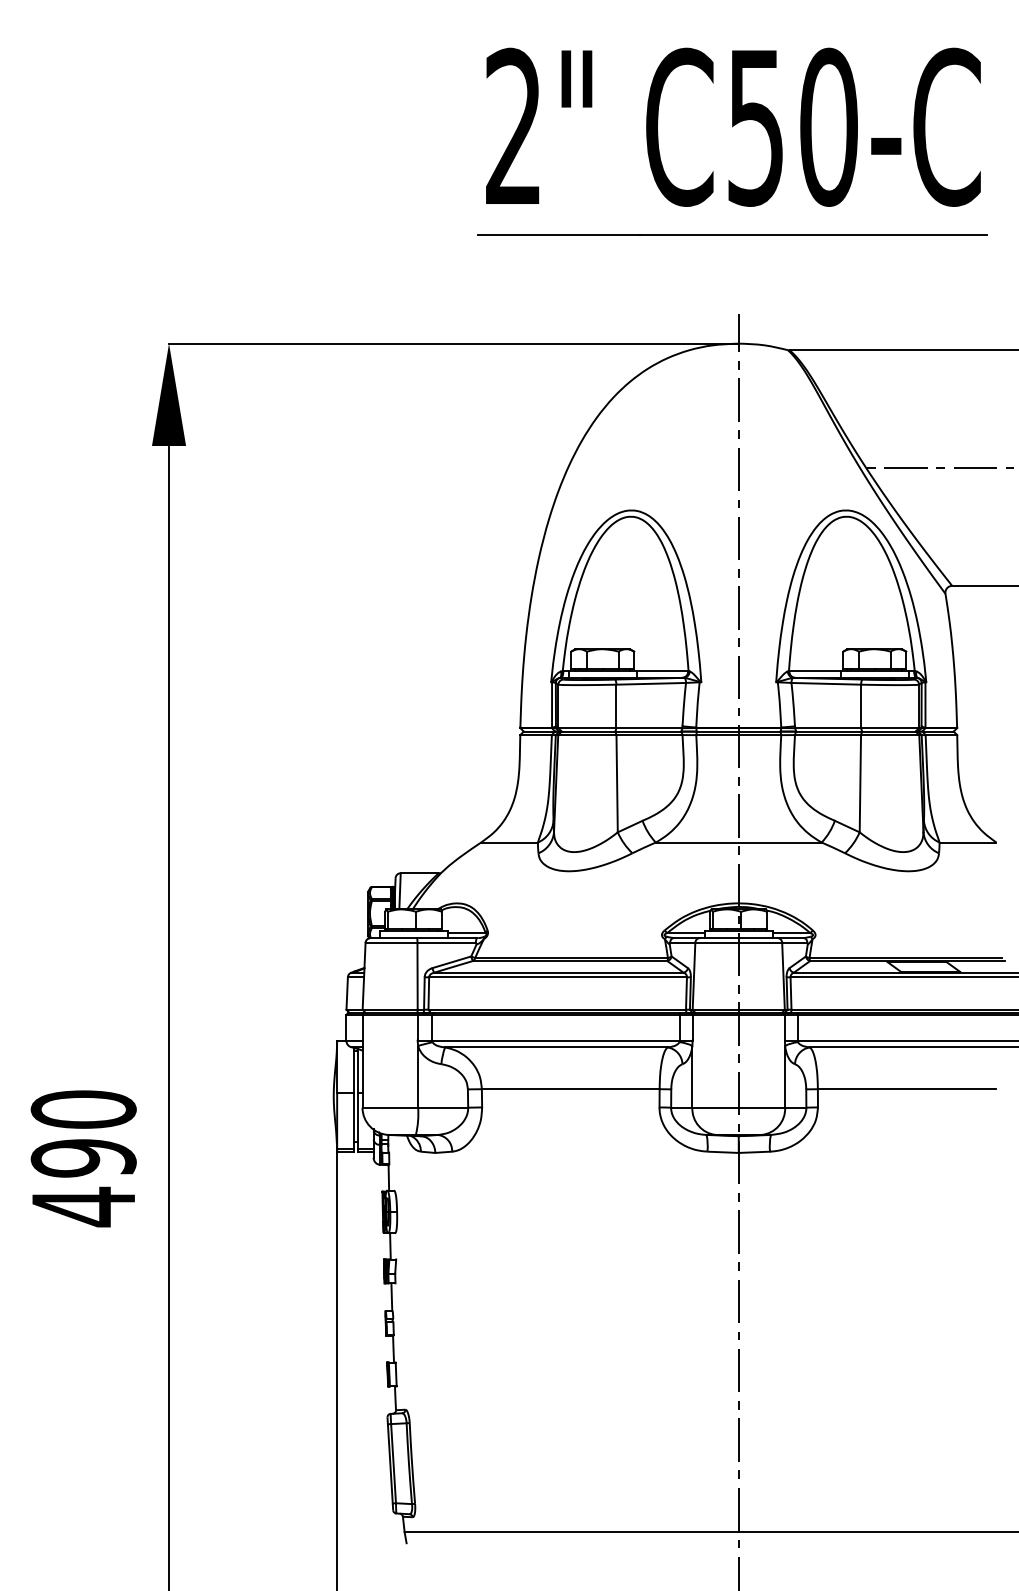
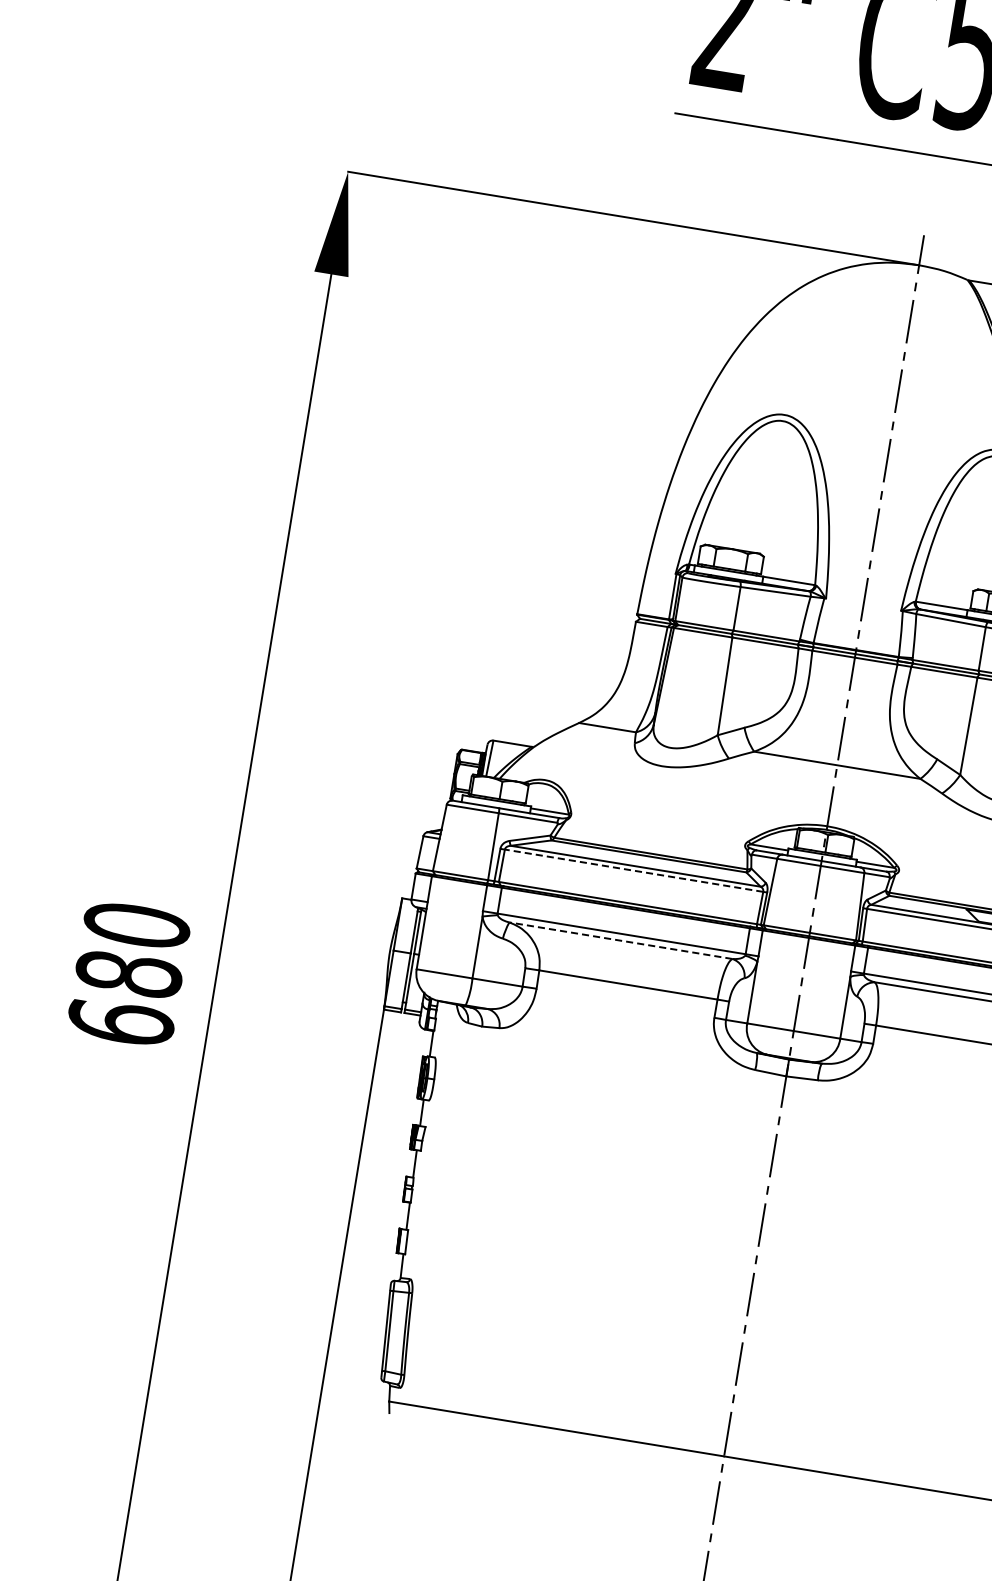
line: (558, 977) -> (634, 870), solid -> dashed
line: (555, 1047) -> (619, 940), solid -> dashed
text: (83, 1183) -> (124, 999), 490 -> 680

